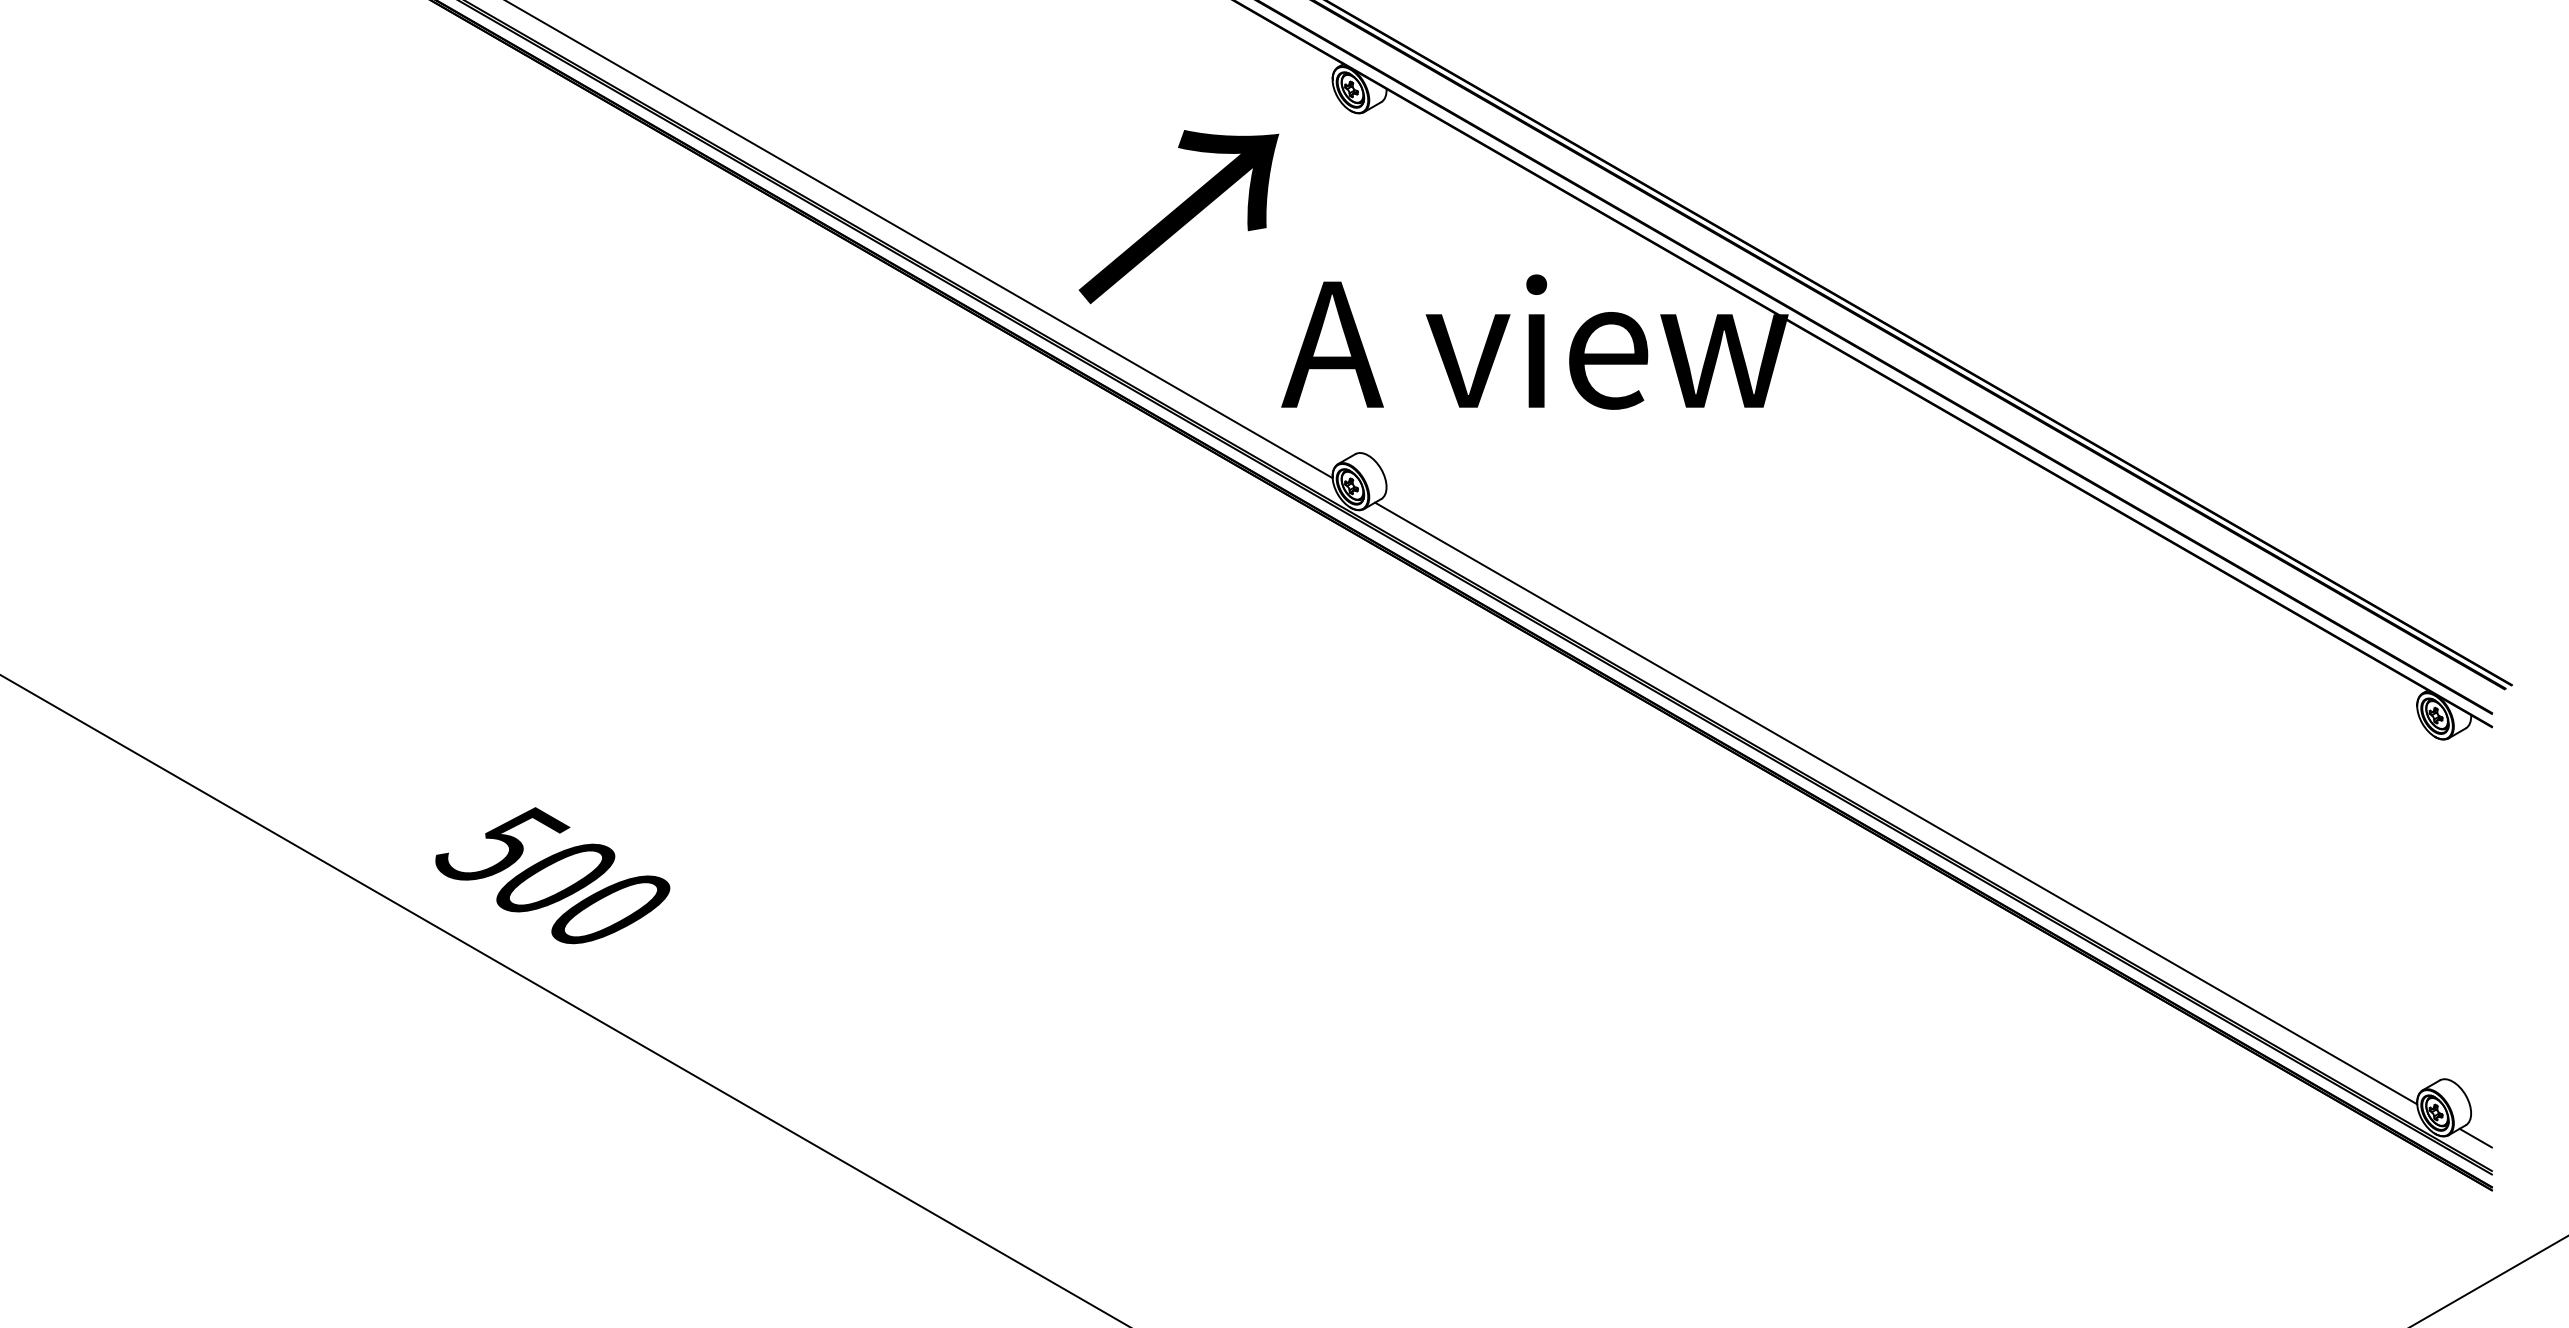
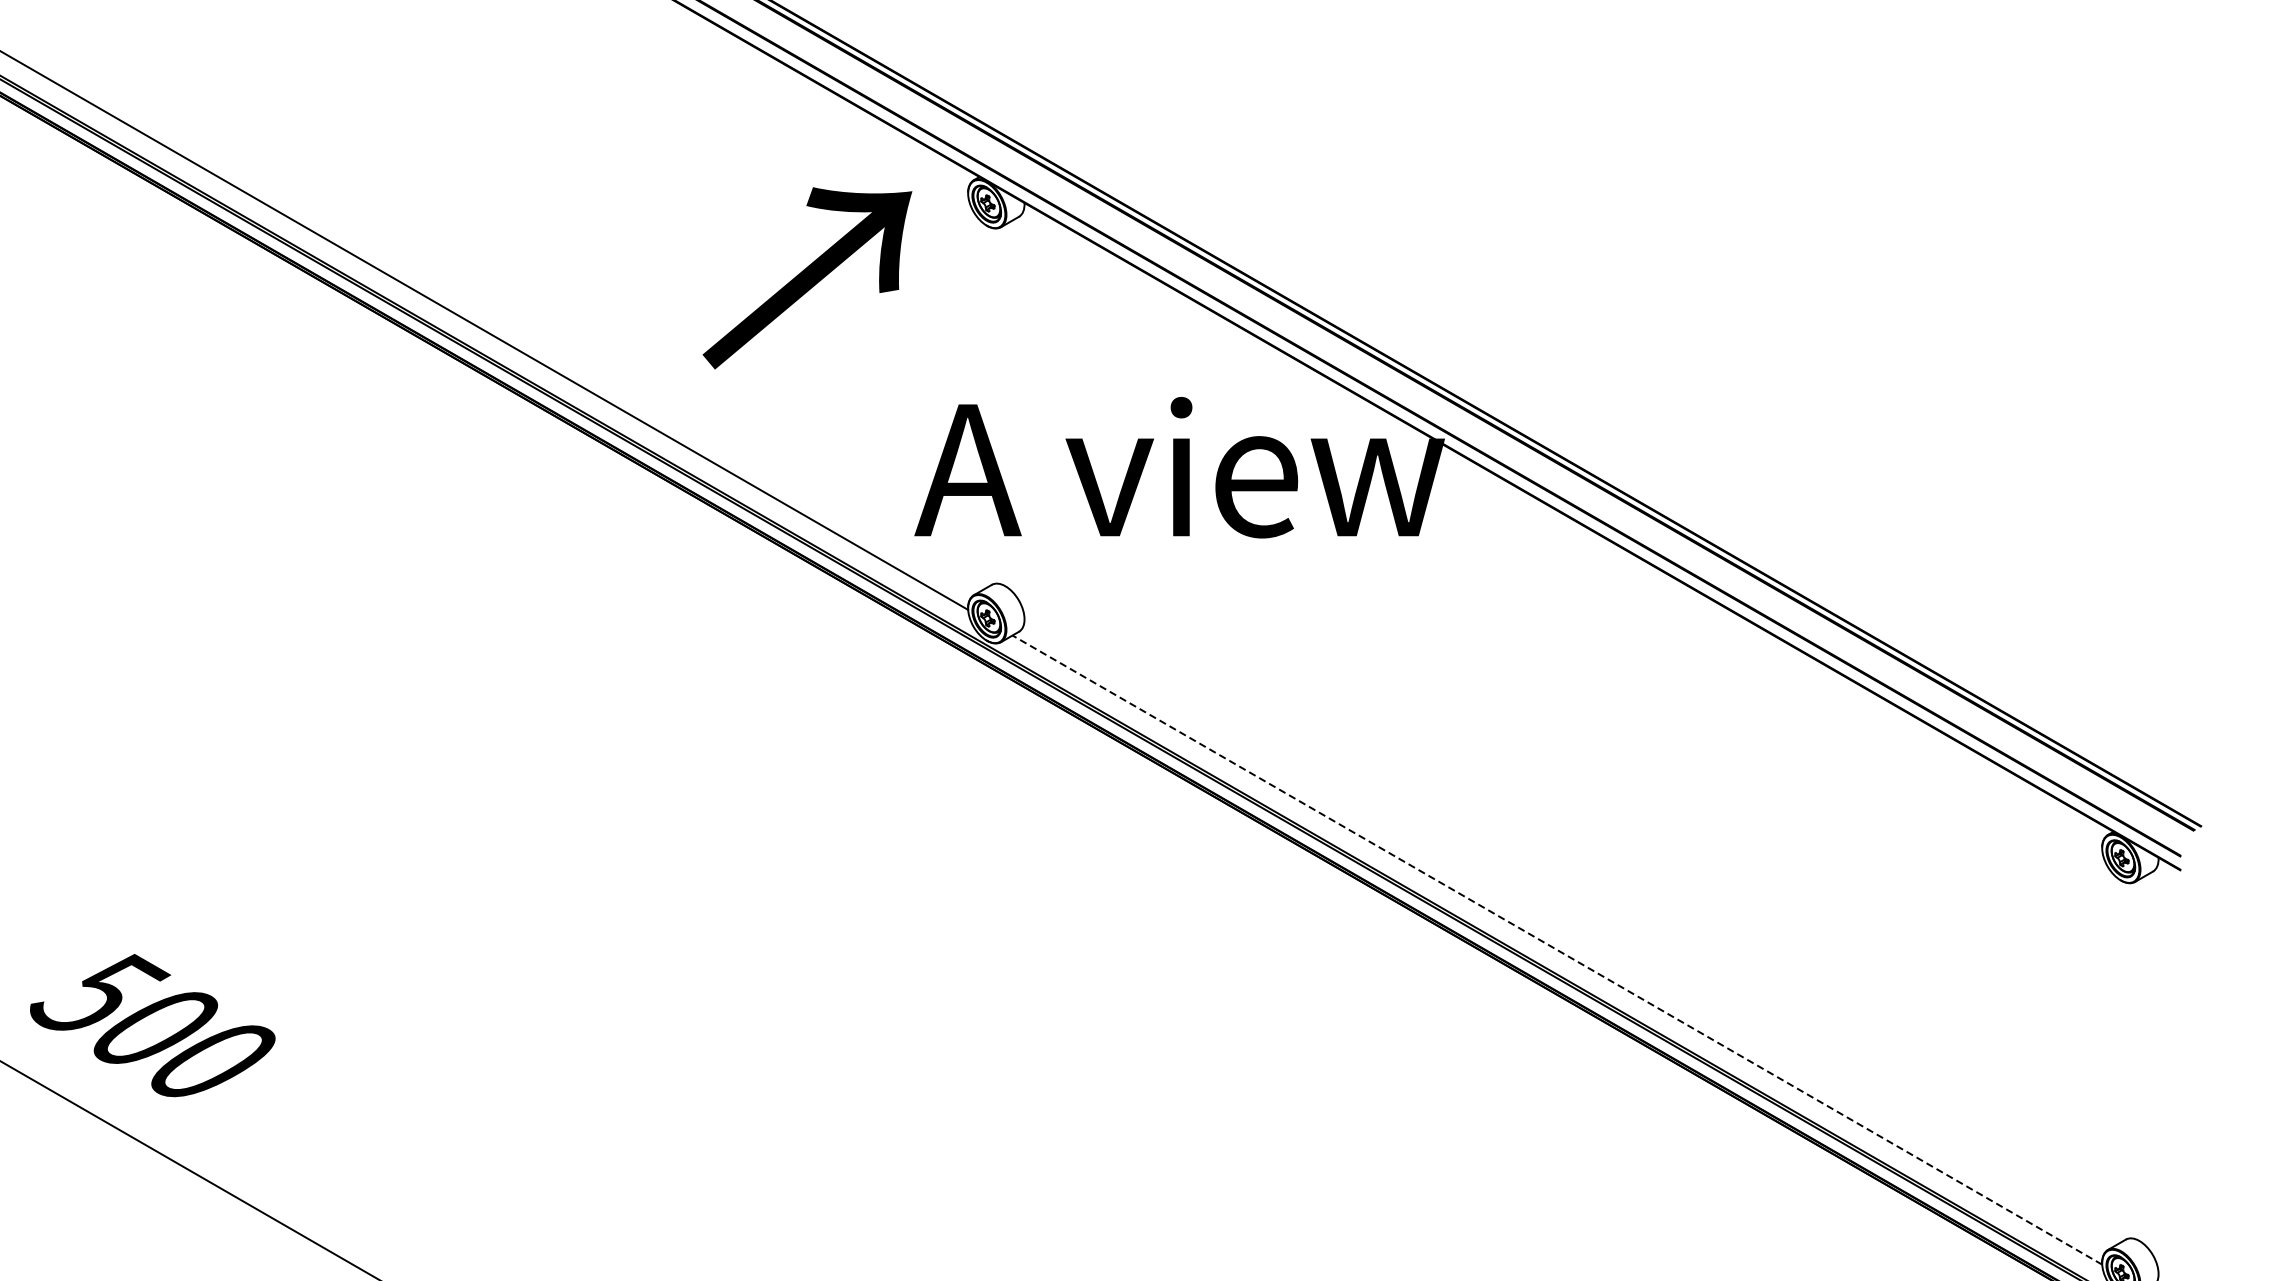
text: (1178, 217) -> (806, 278), moved
line: (1896, 803) -> (1557, 950), solid -> dashed

